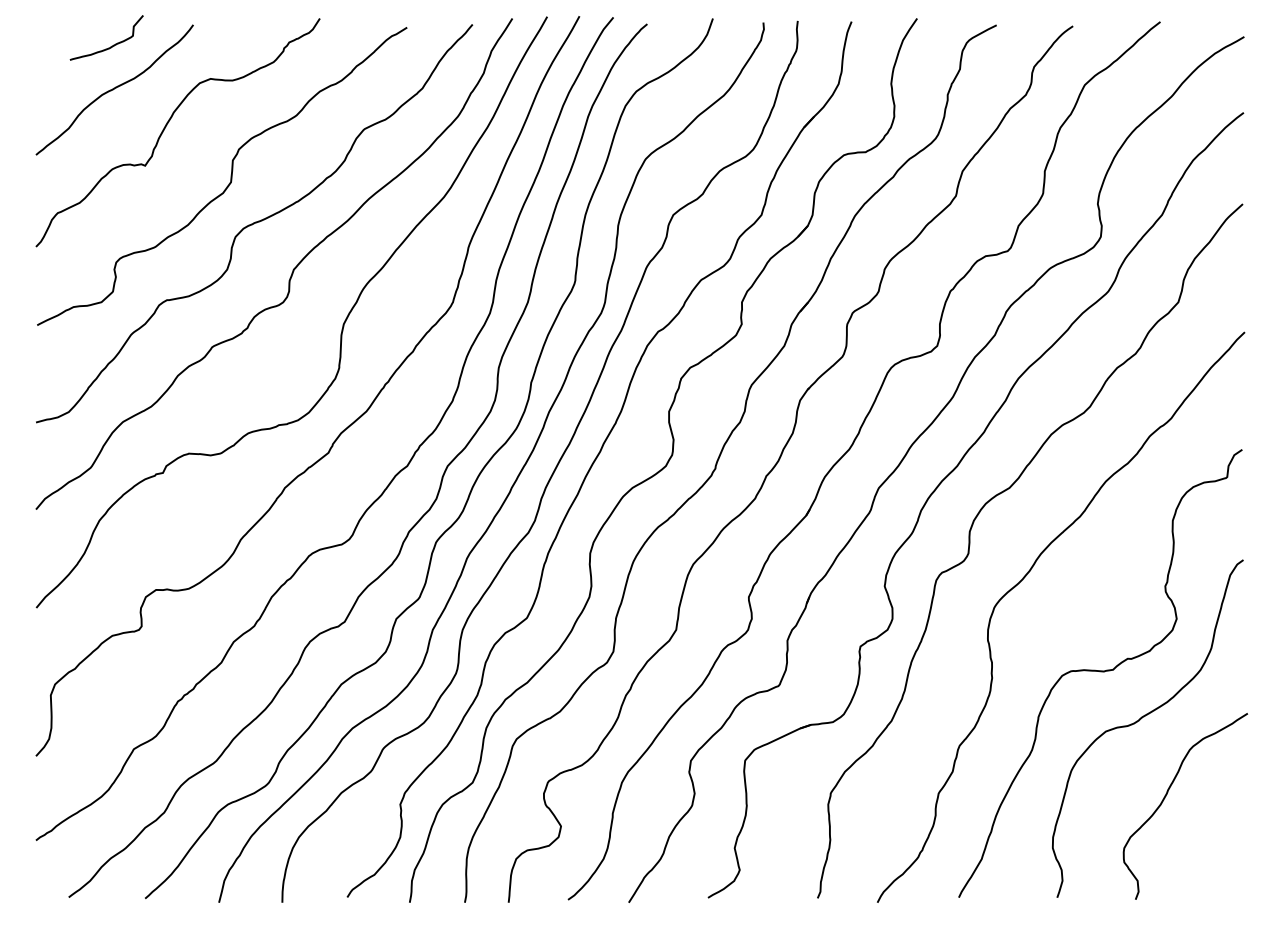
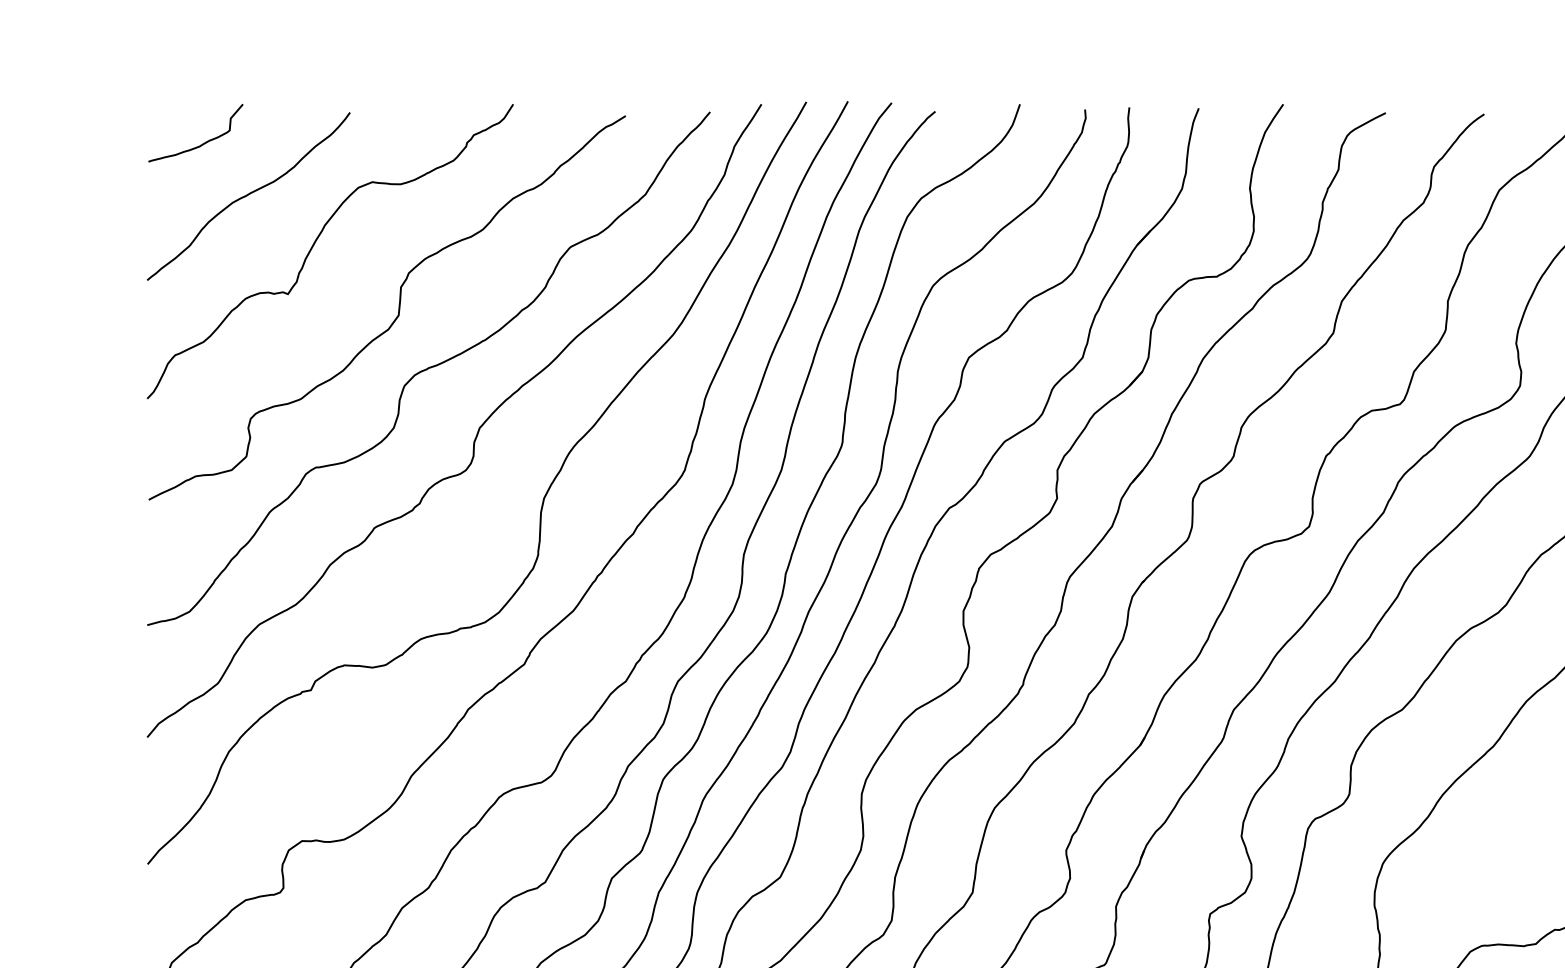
curve: (110, 46) -> (200, 144), moved

